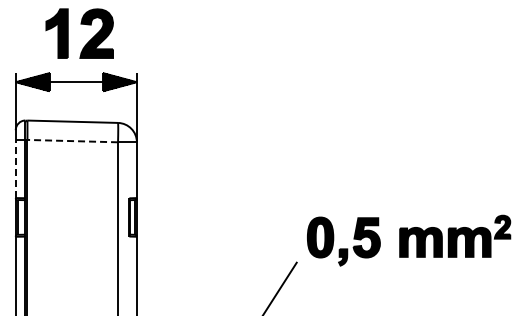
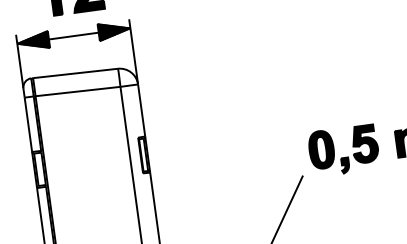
line: (72, 141) -> (77, 91), dashed -> solid
line: (15, 168) -> (28, 124), dashed -> solid

